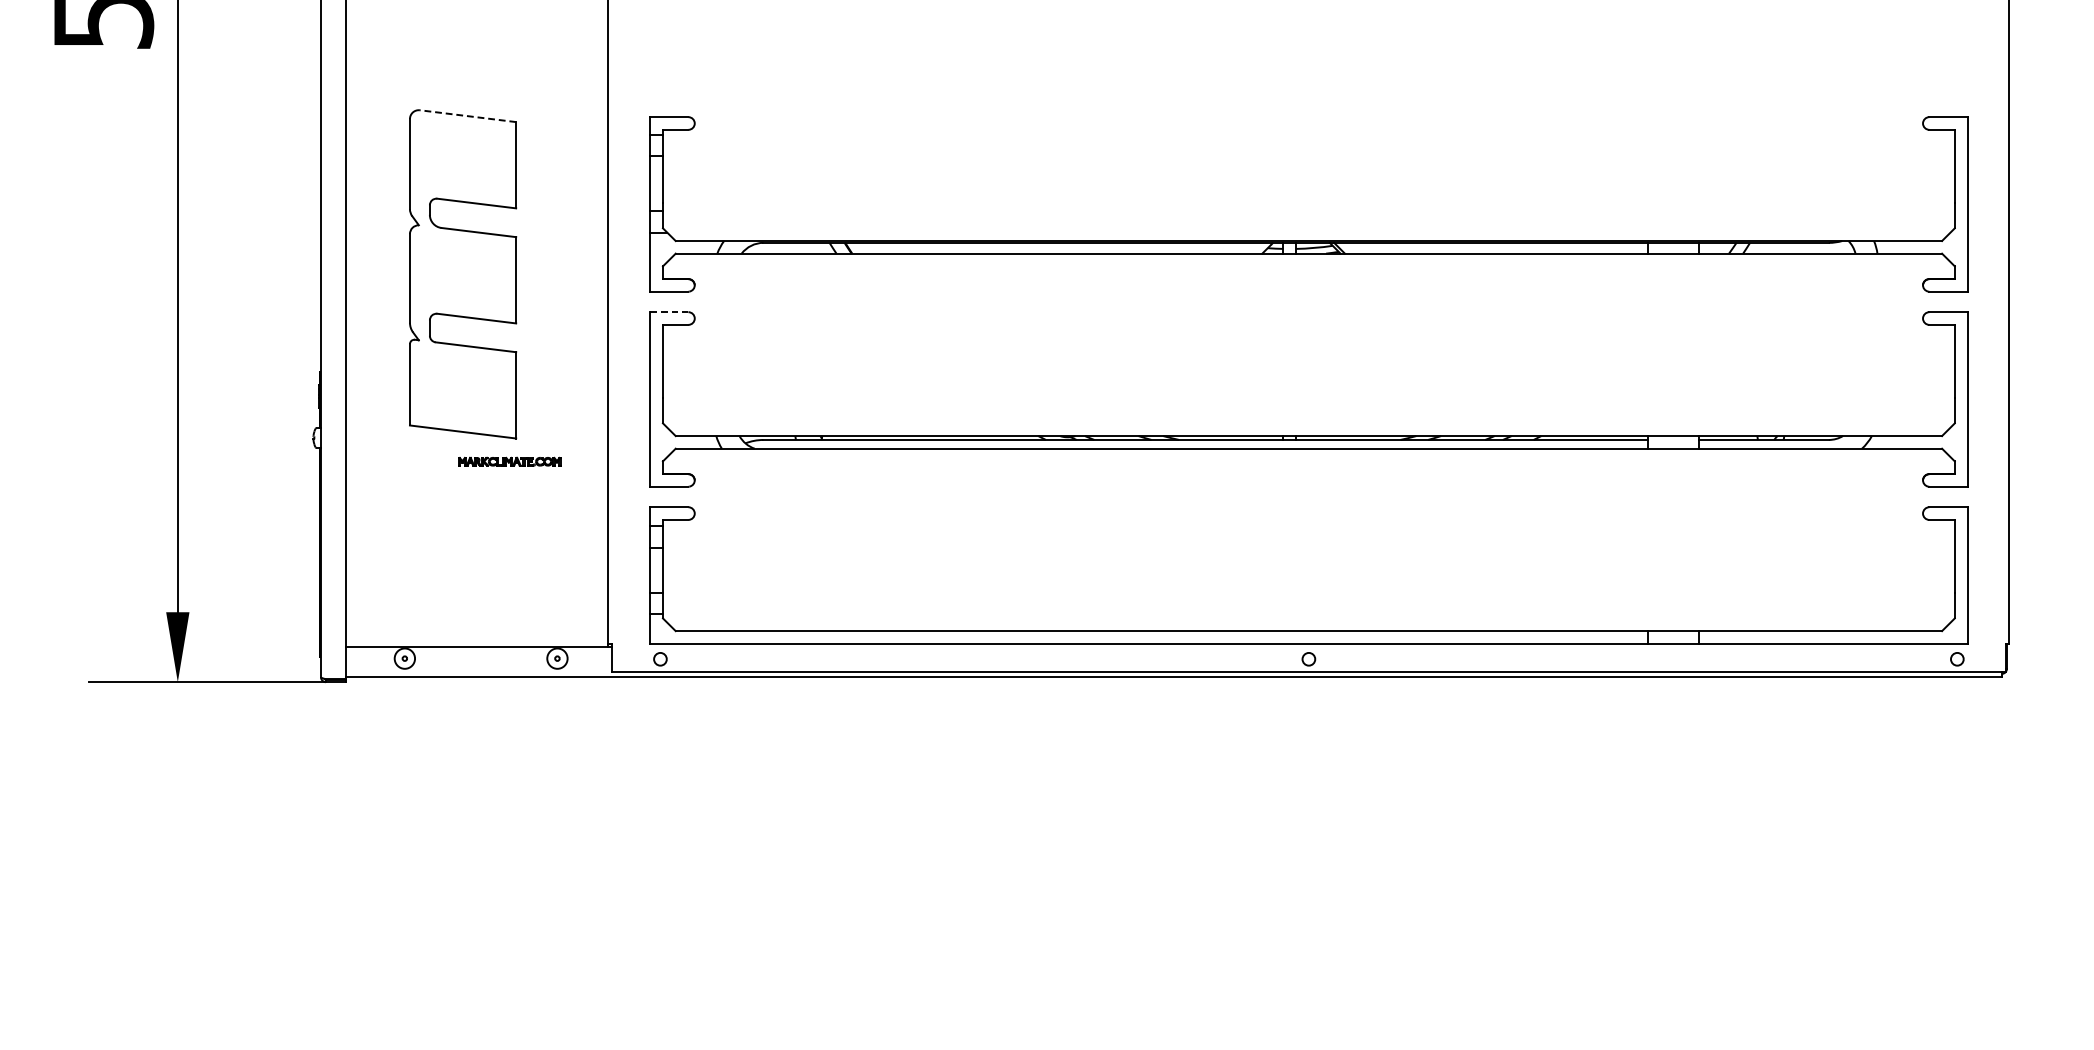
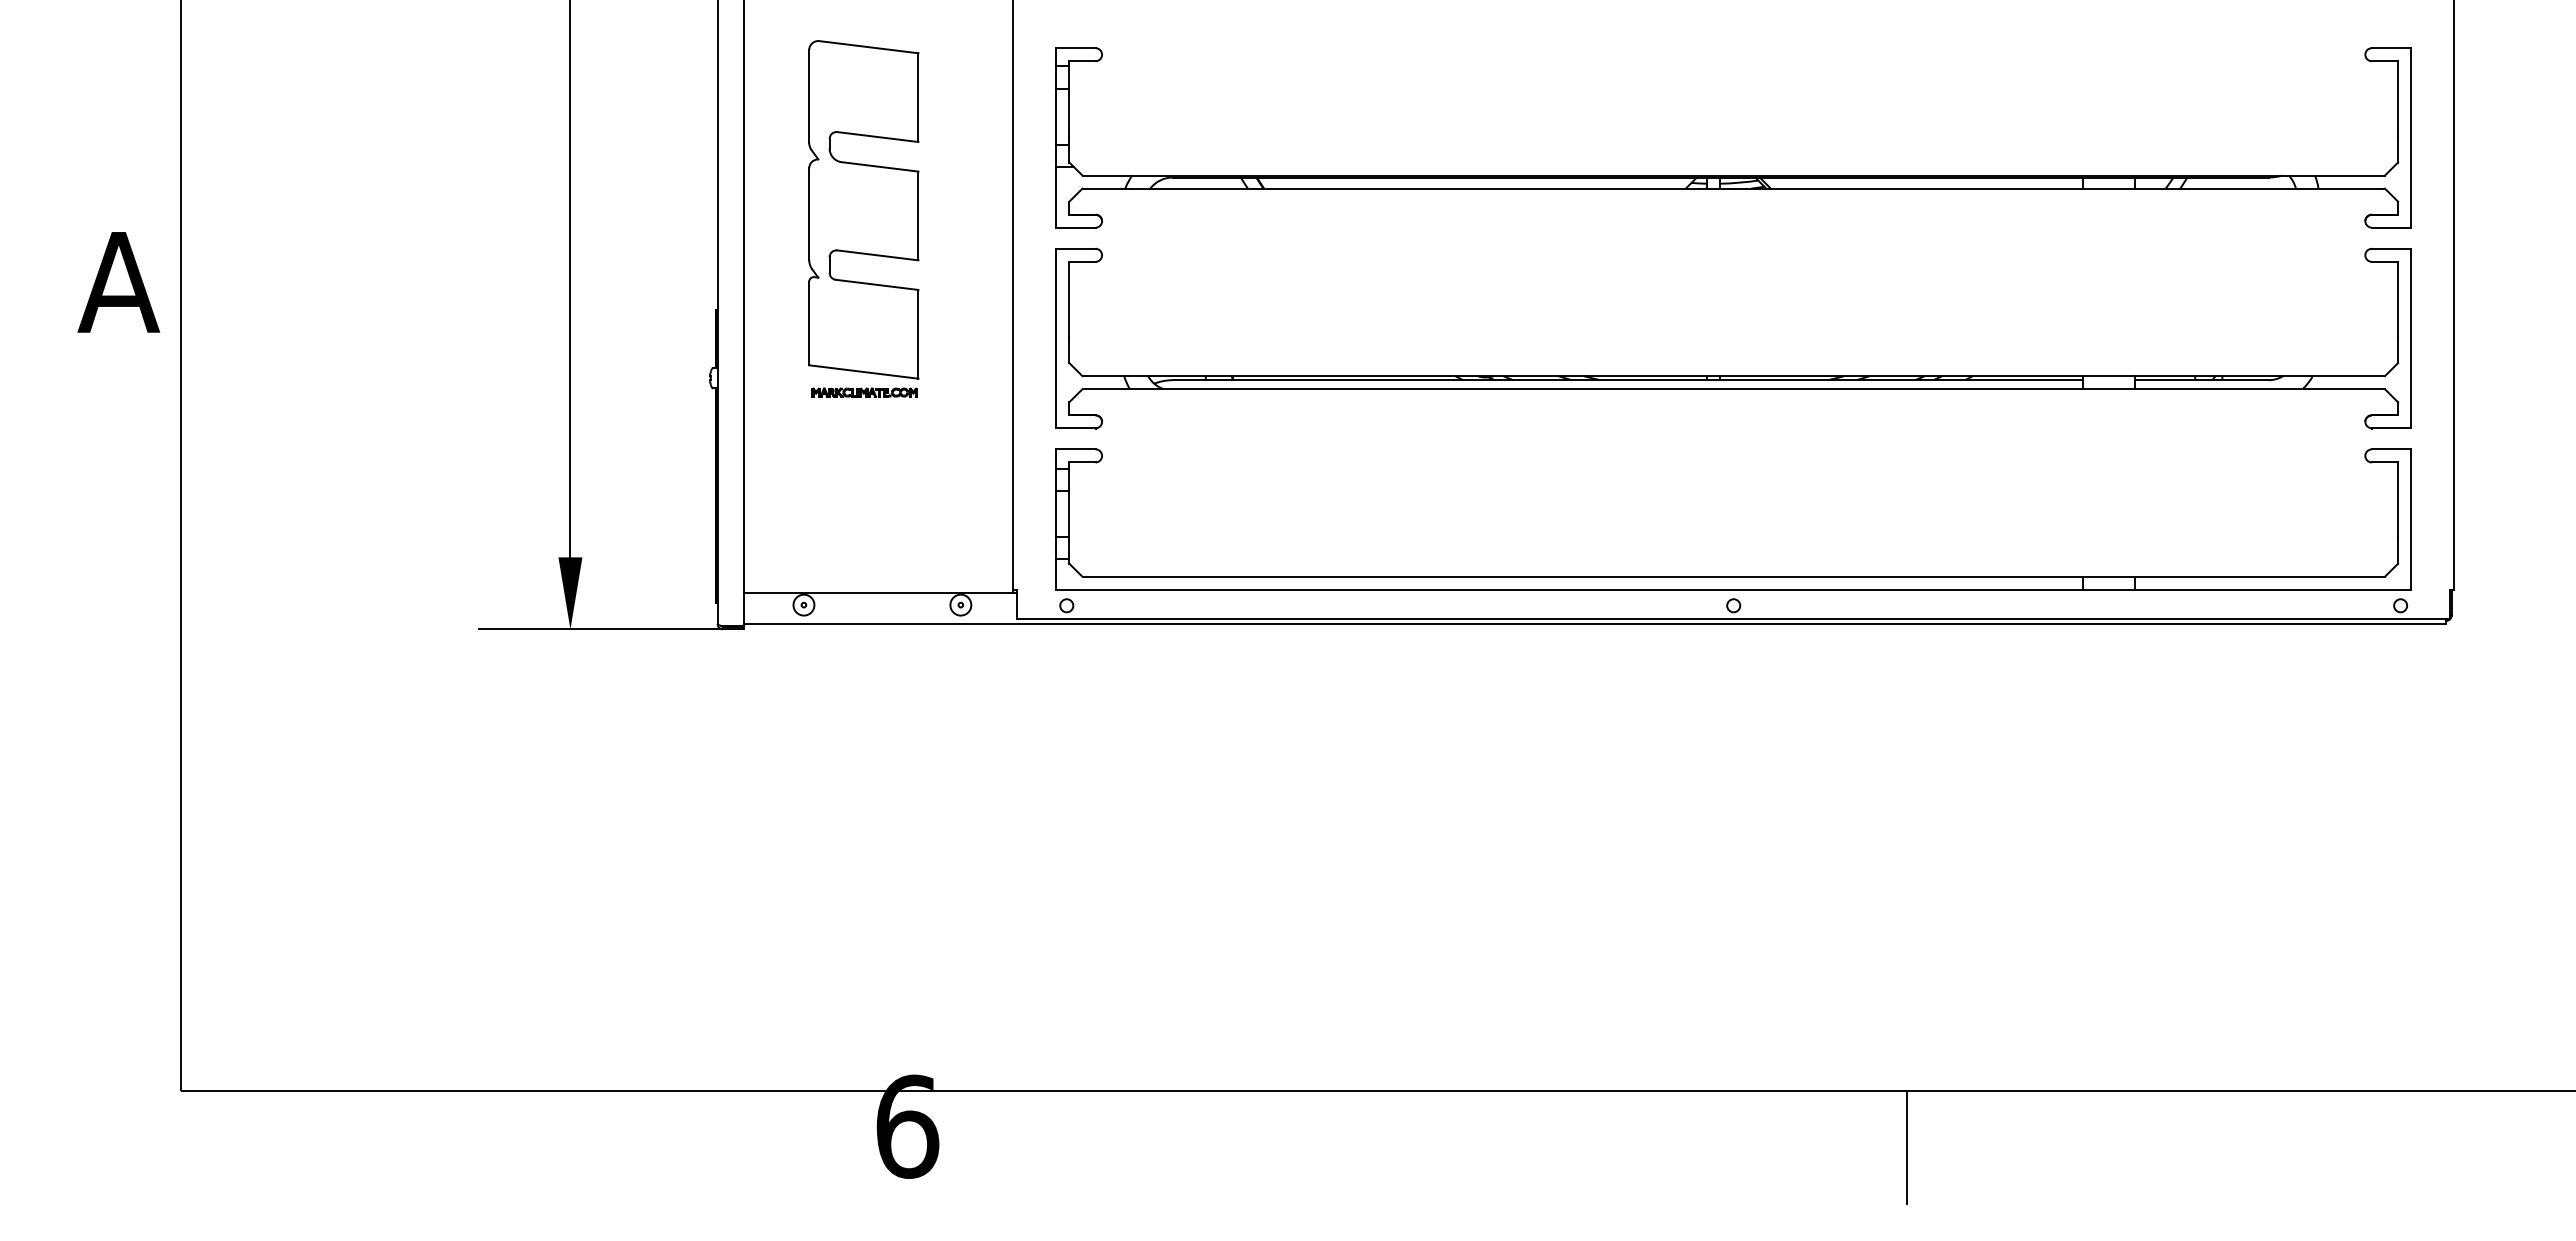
line: (467, 116) -> (868, 47), dashed -> solid
line: (668, 311) -> (1075, 248), dashed -> solid
part: (509, 461) -> (864, 392), moved

